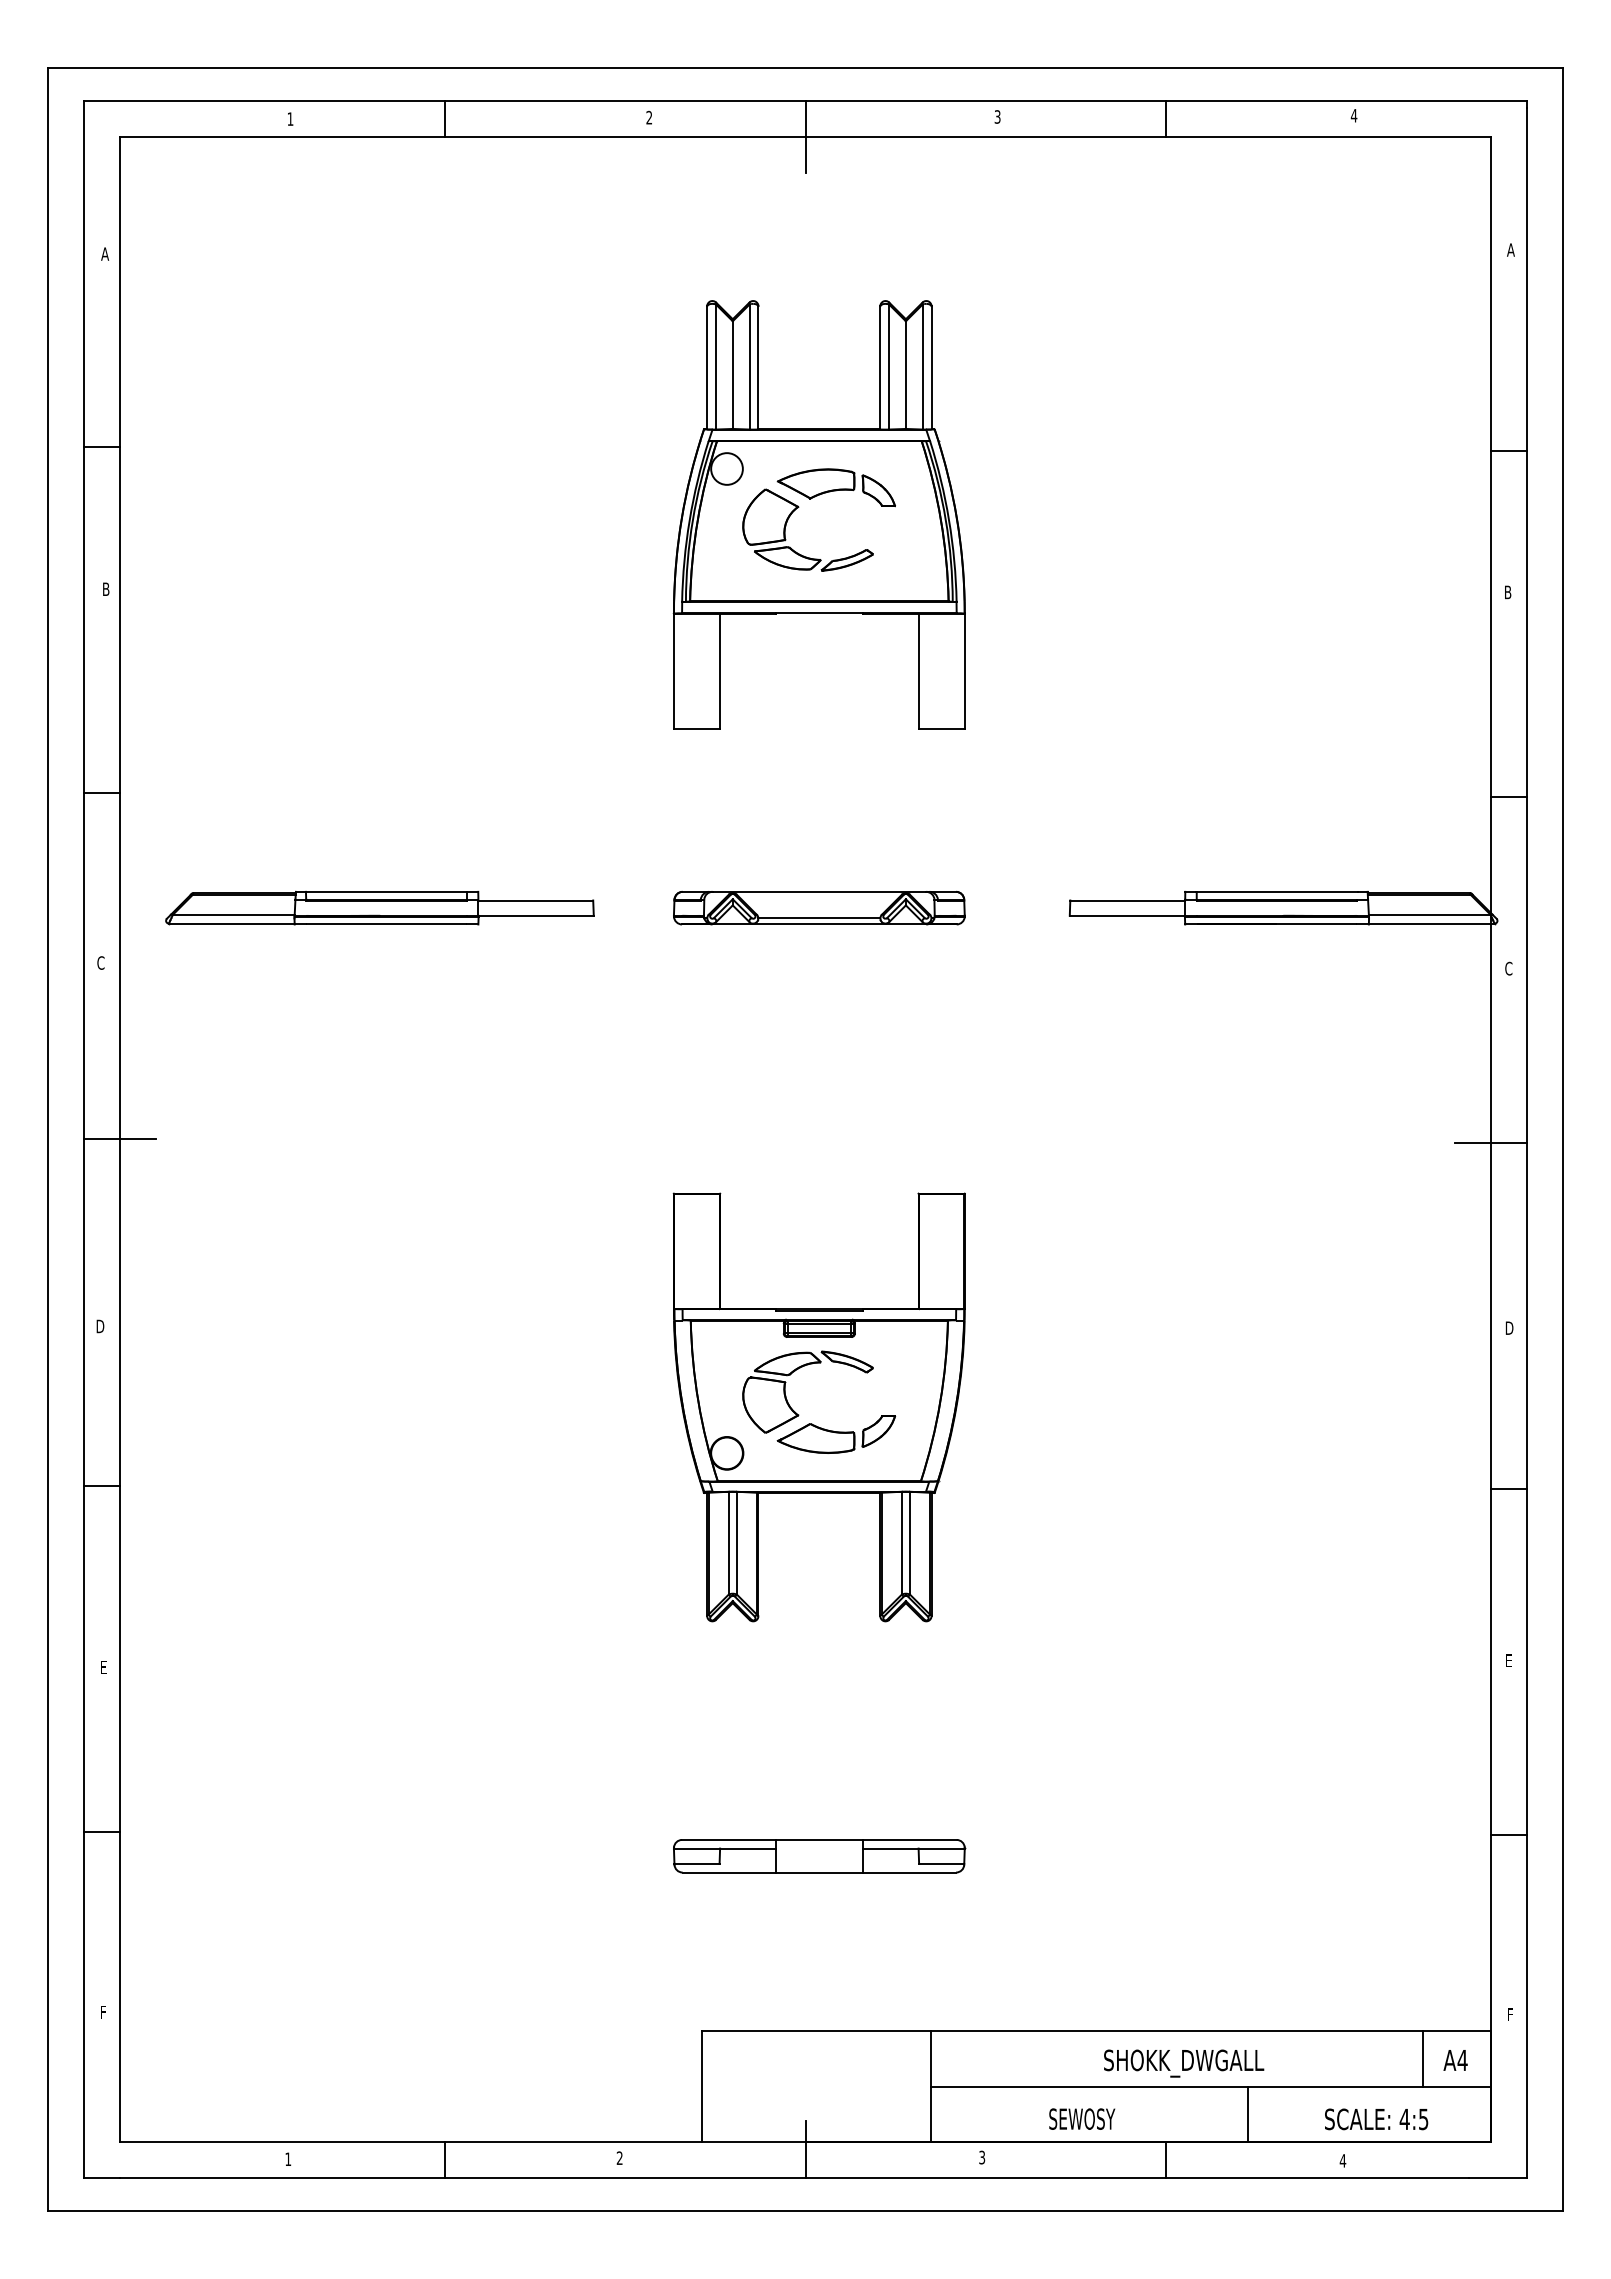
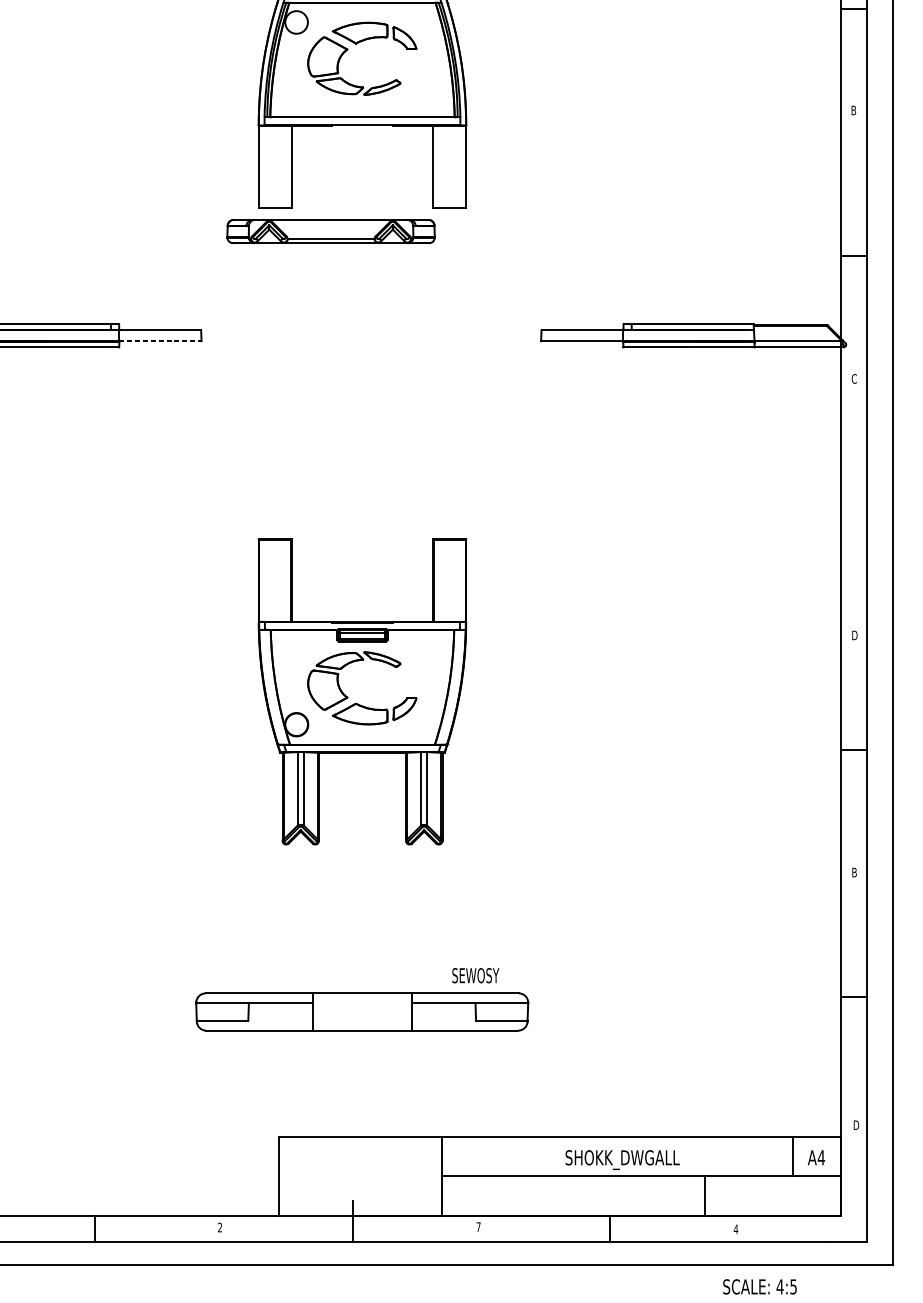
part: (819, 907) -> (331, 231), moved
line: (536, 915) -> (160, 340), solid -> dashed
line: (1490, 1142) -> (841, 502), removed
text: (1509, 1660) -> (854, 872), E -> B
part: (819, 1856) -> (362, 1012), size x1.6
text: (1511, 2014) -> (856, 1125), F -> D
line: (1247, 2114) -> (704, 1196), moved
text: (1082, 2118) -> (476, 975), moved
text: (1376, 2119) -> (759, 1286), moved
text: (982, 2157) -> (478, 1227), 3 -> 7

